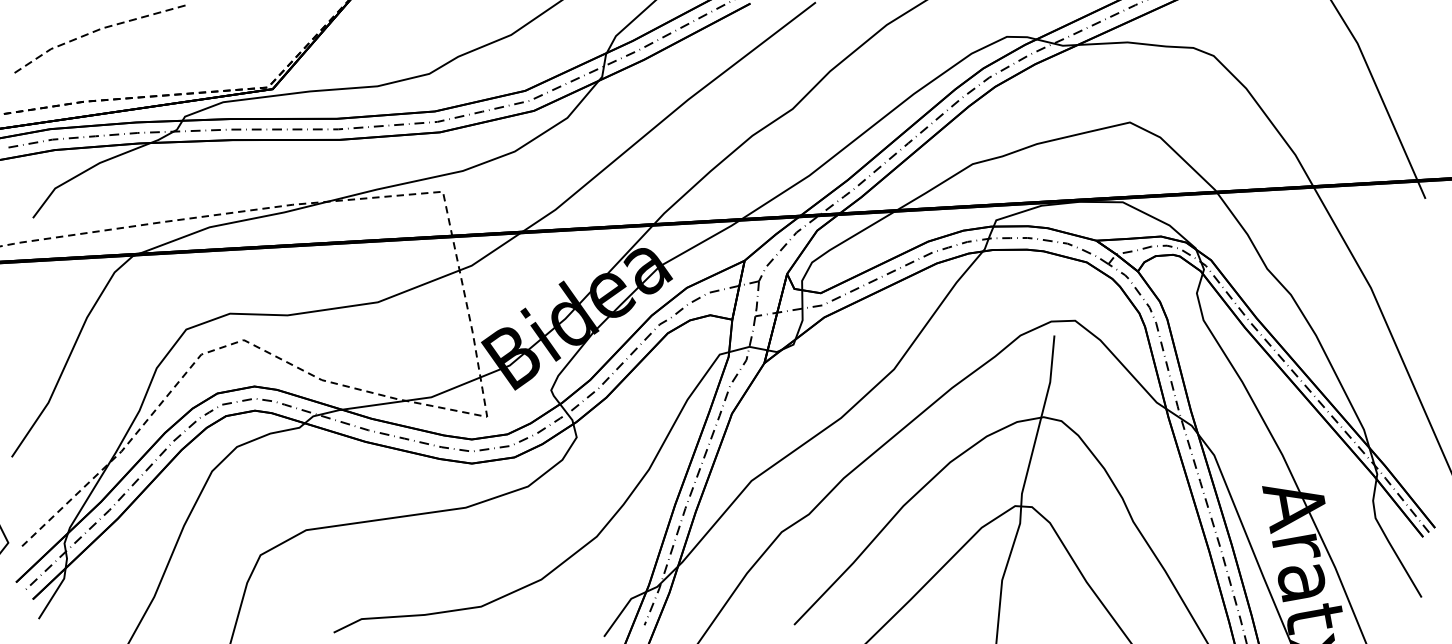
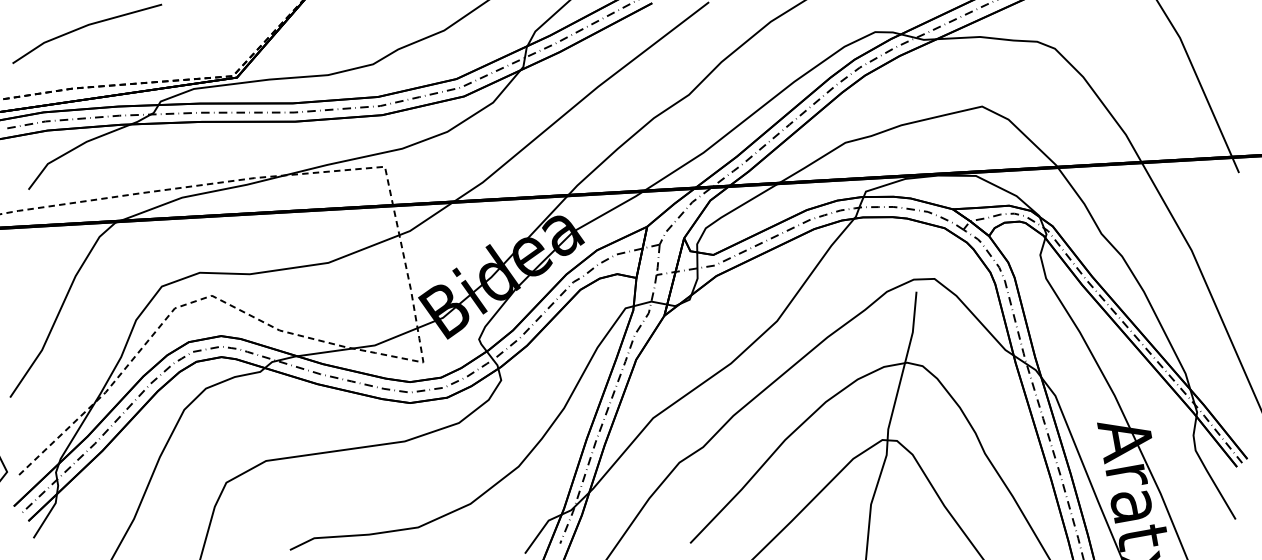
line: (97, 30) -> (84, 26), dashed -> solid

